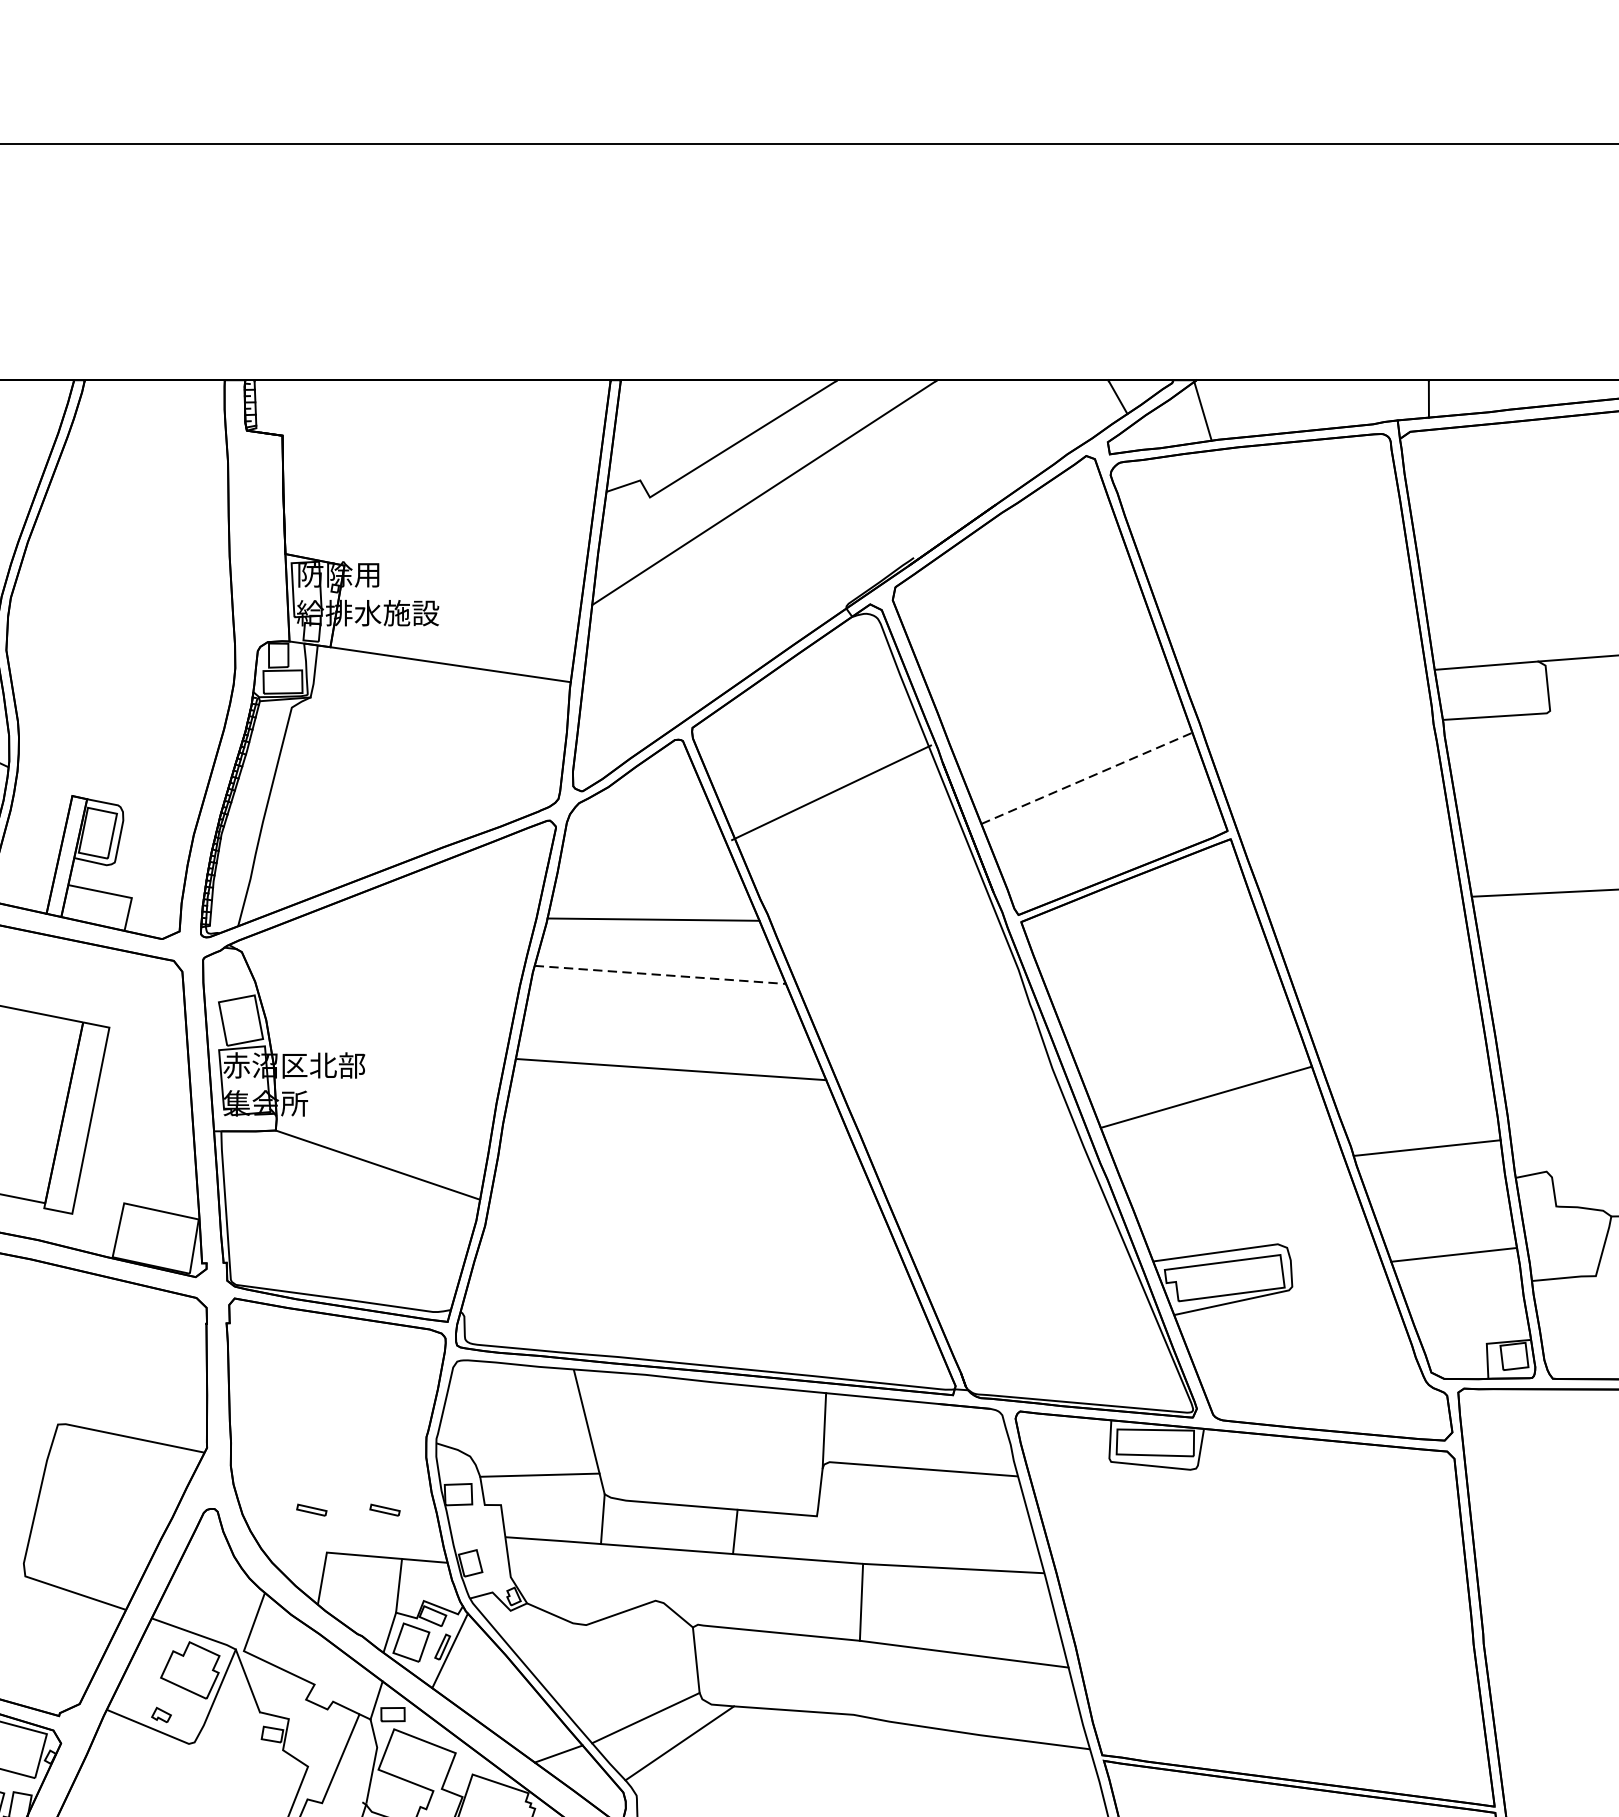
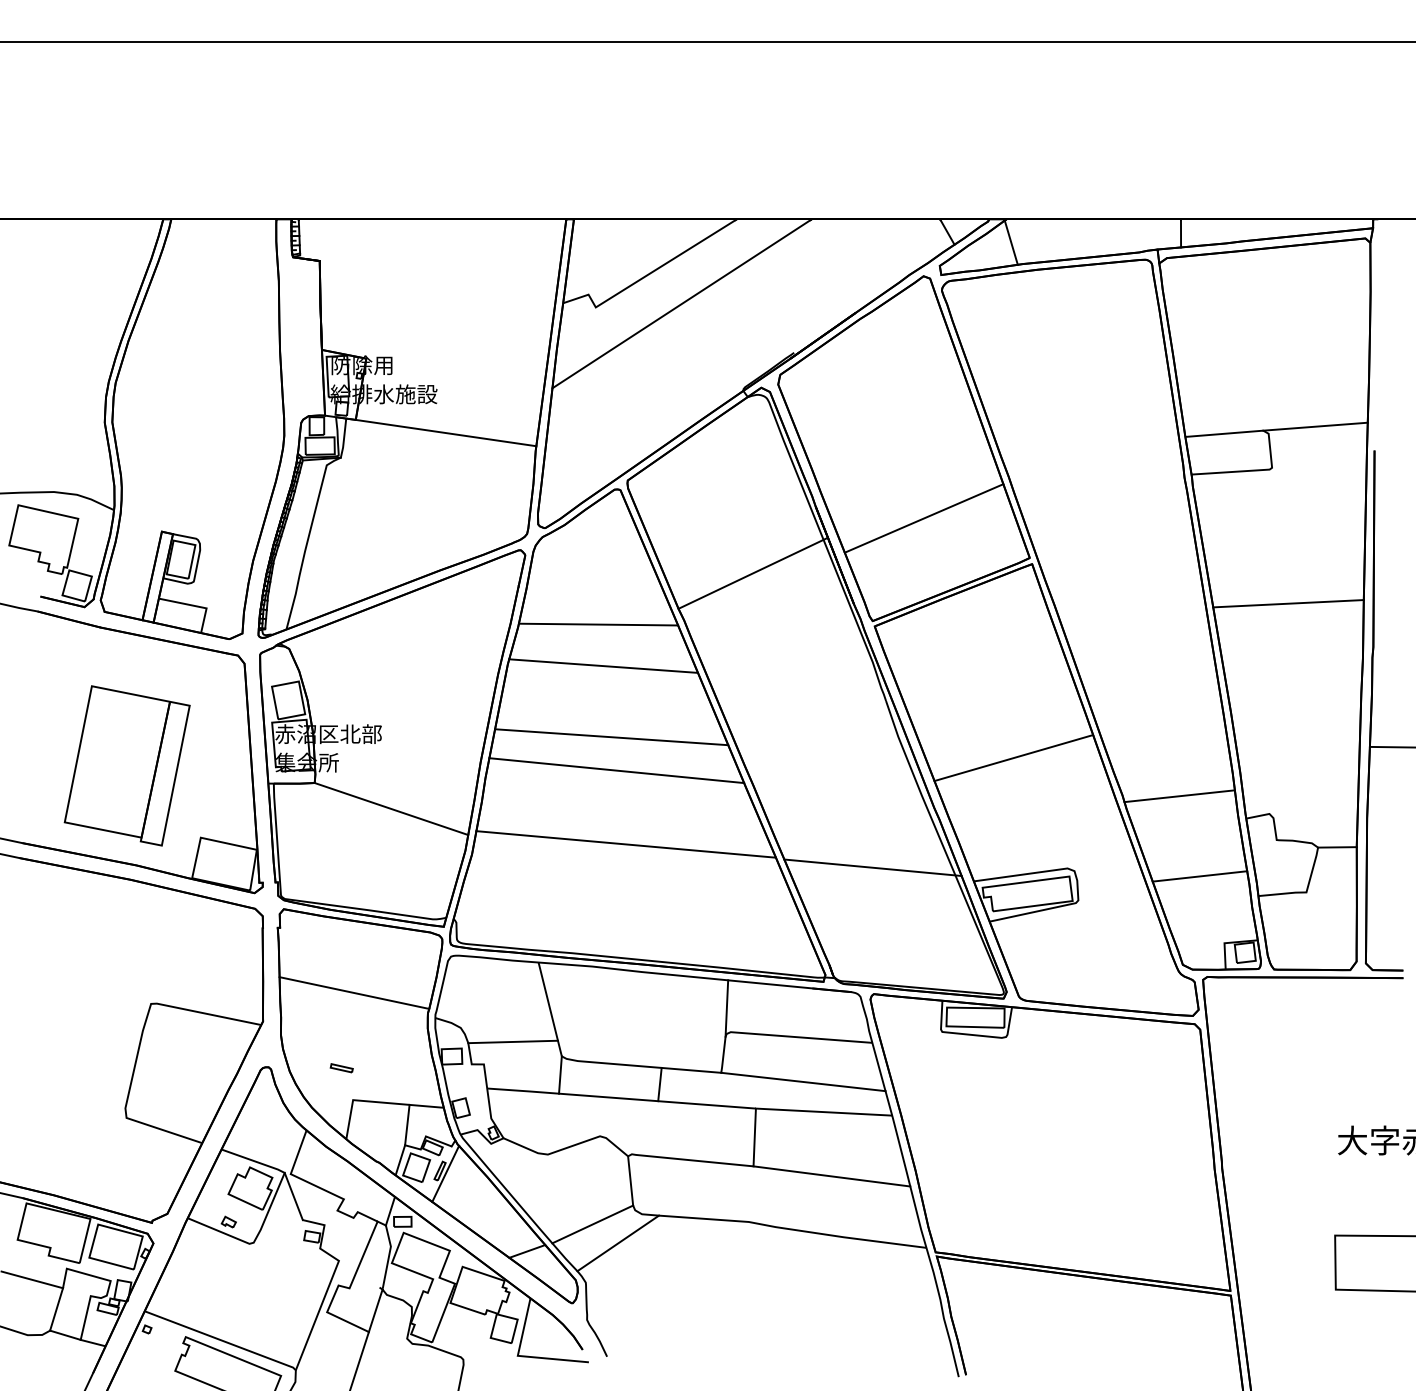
line: (1087, 778) -> (924, 518), dashed -> solid
line: (830, 791) -> (752, 572), moved
line: (660, 975) -> (603, 666), dashed -> solid
line: (677, 1113) -> (616, 770), added
line: (689, 1212) -> (625, 844), added
line: (1018, 1242) -> (872, 867), added
line: (328, 1409) -> (354, 992), added
part: (384, 1510) -> (396, 1068), removed
line: (926, 1527) -> (803, 1081), added

